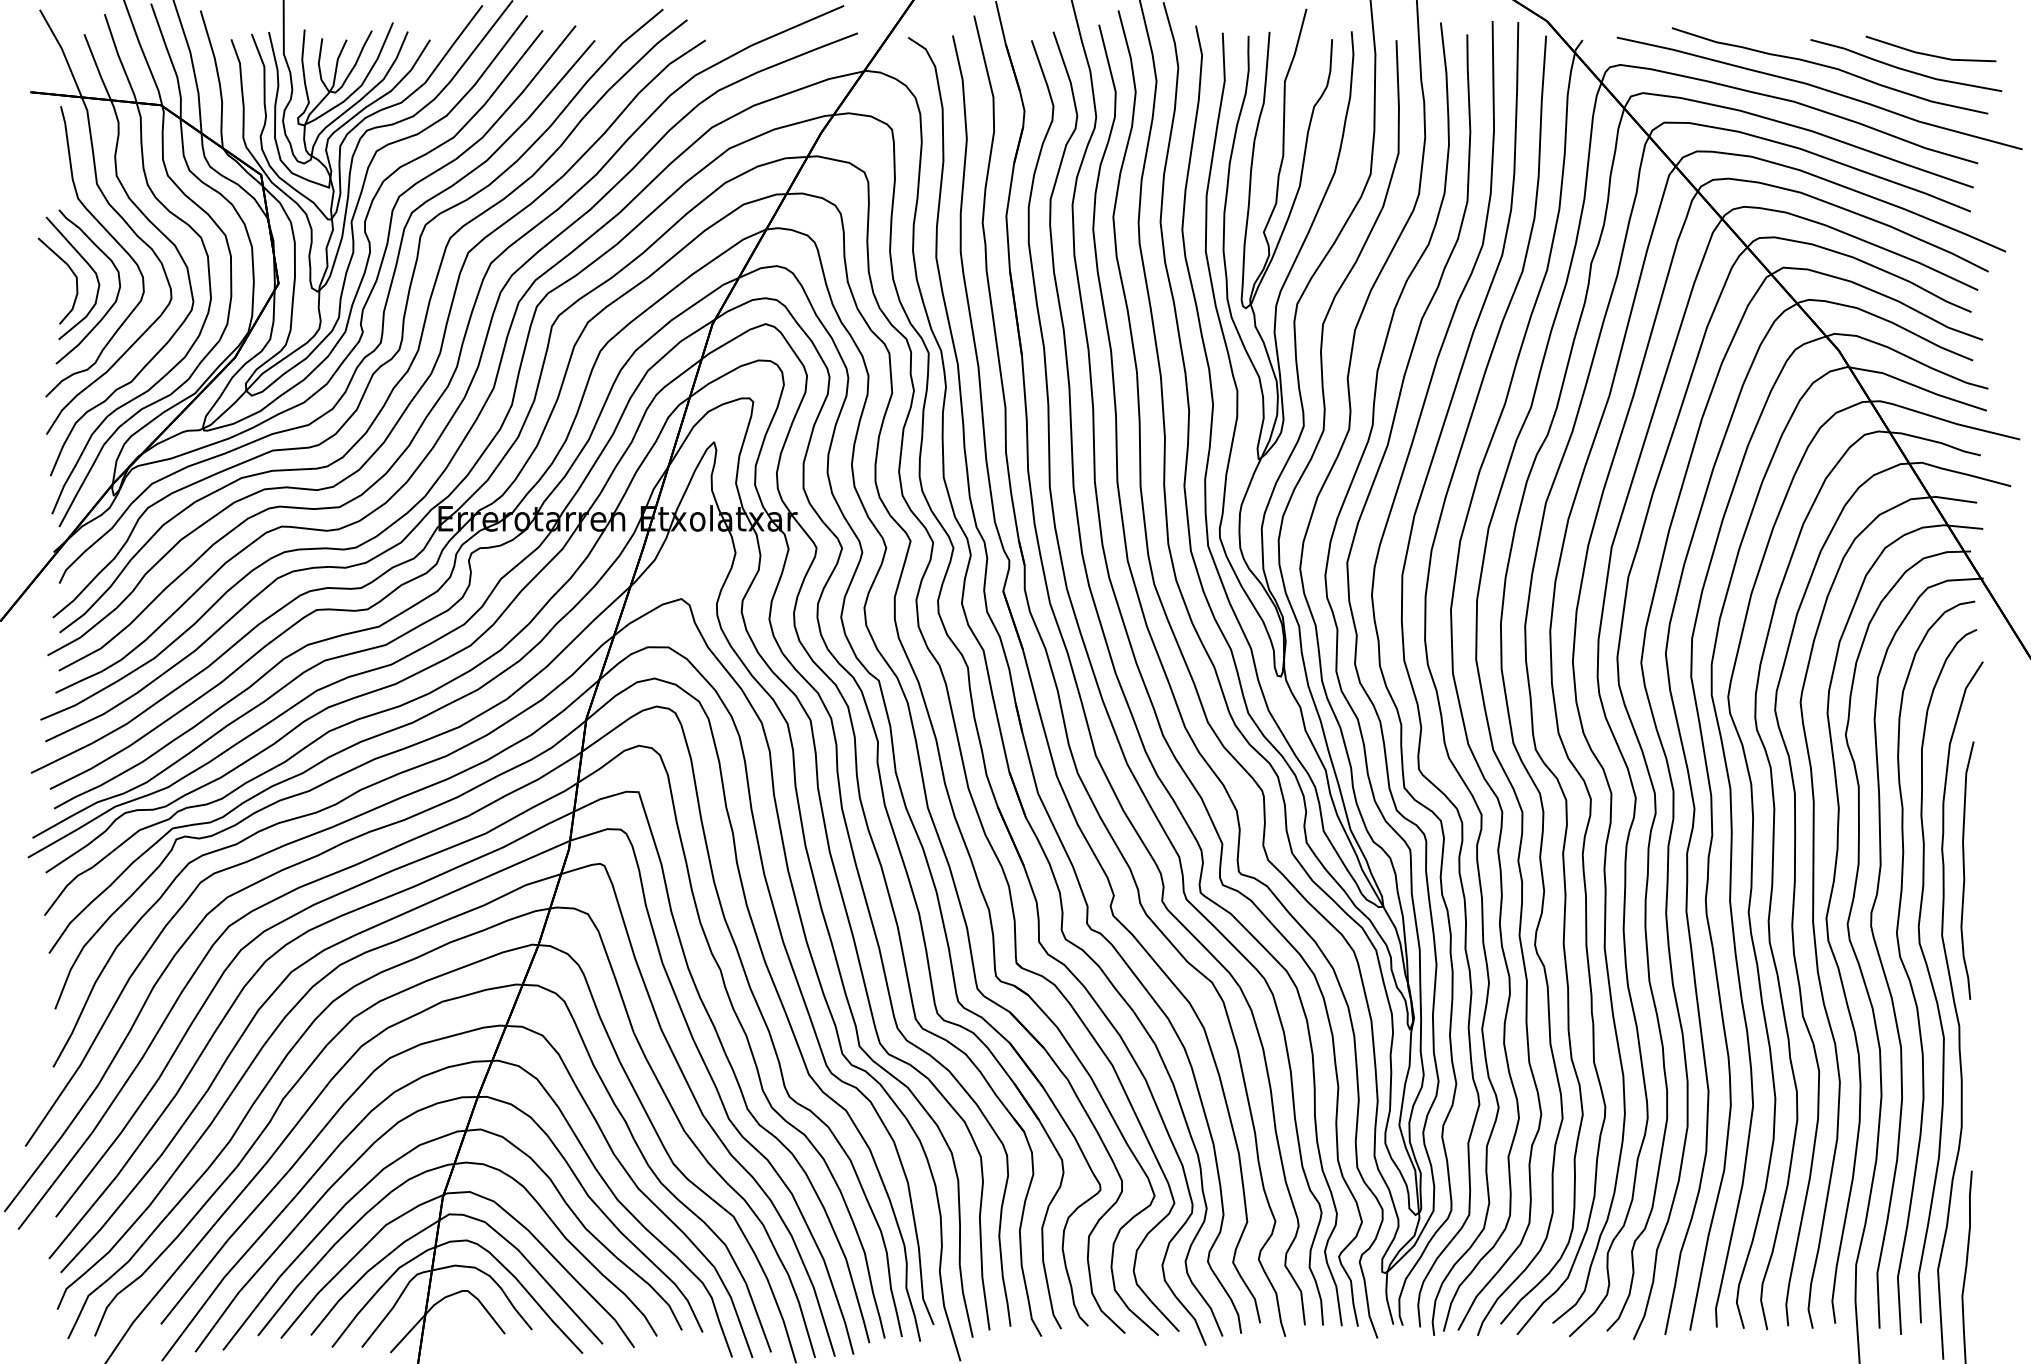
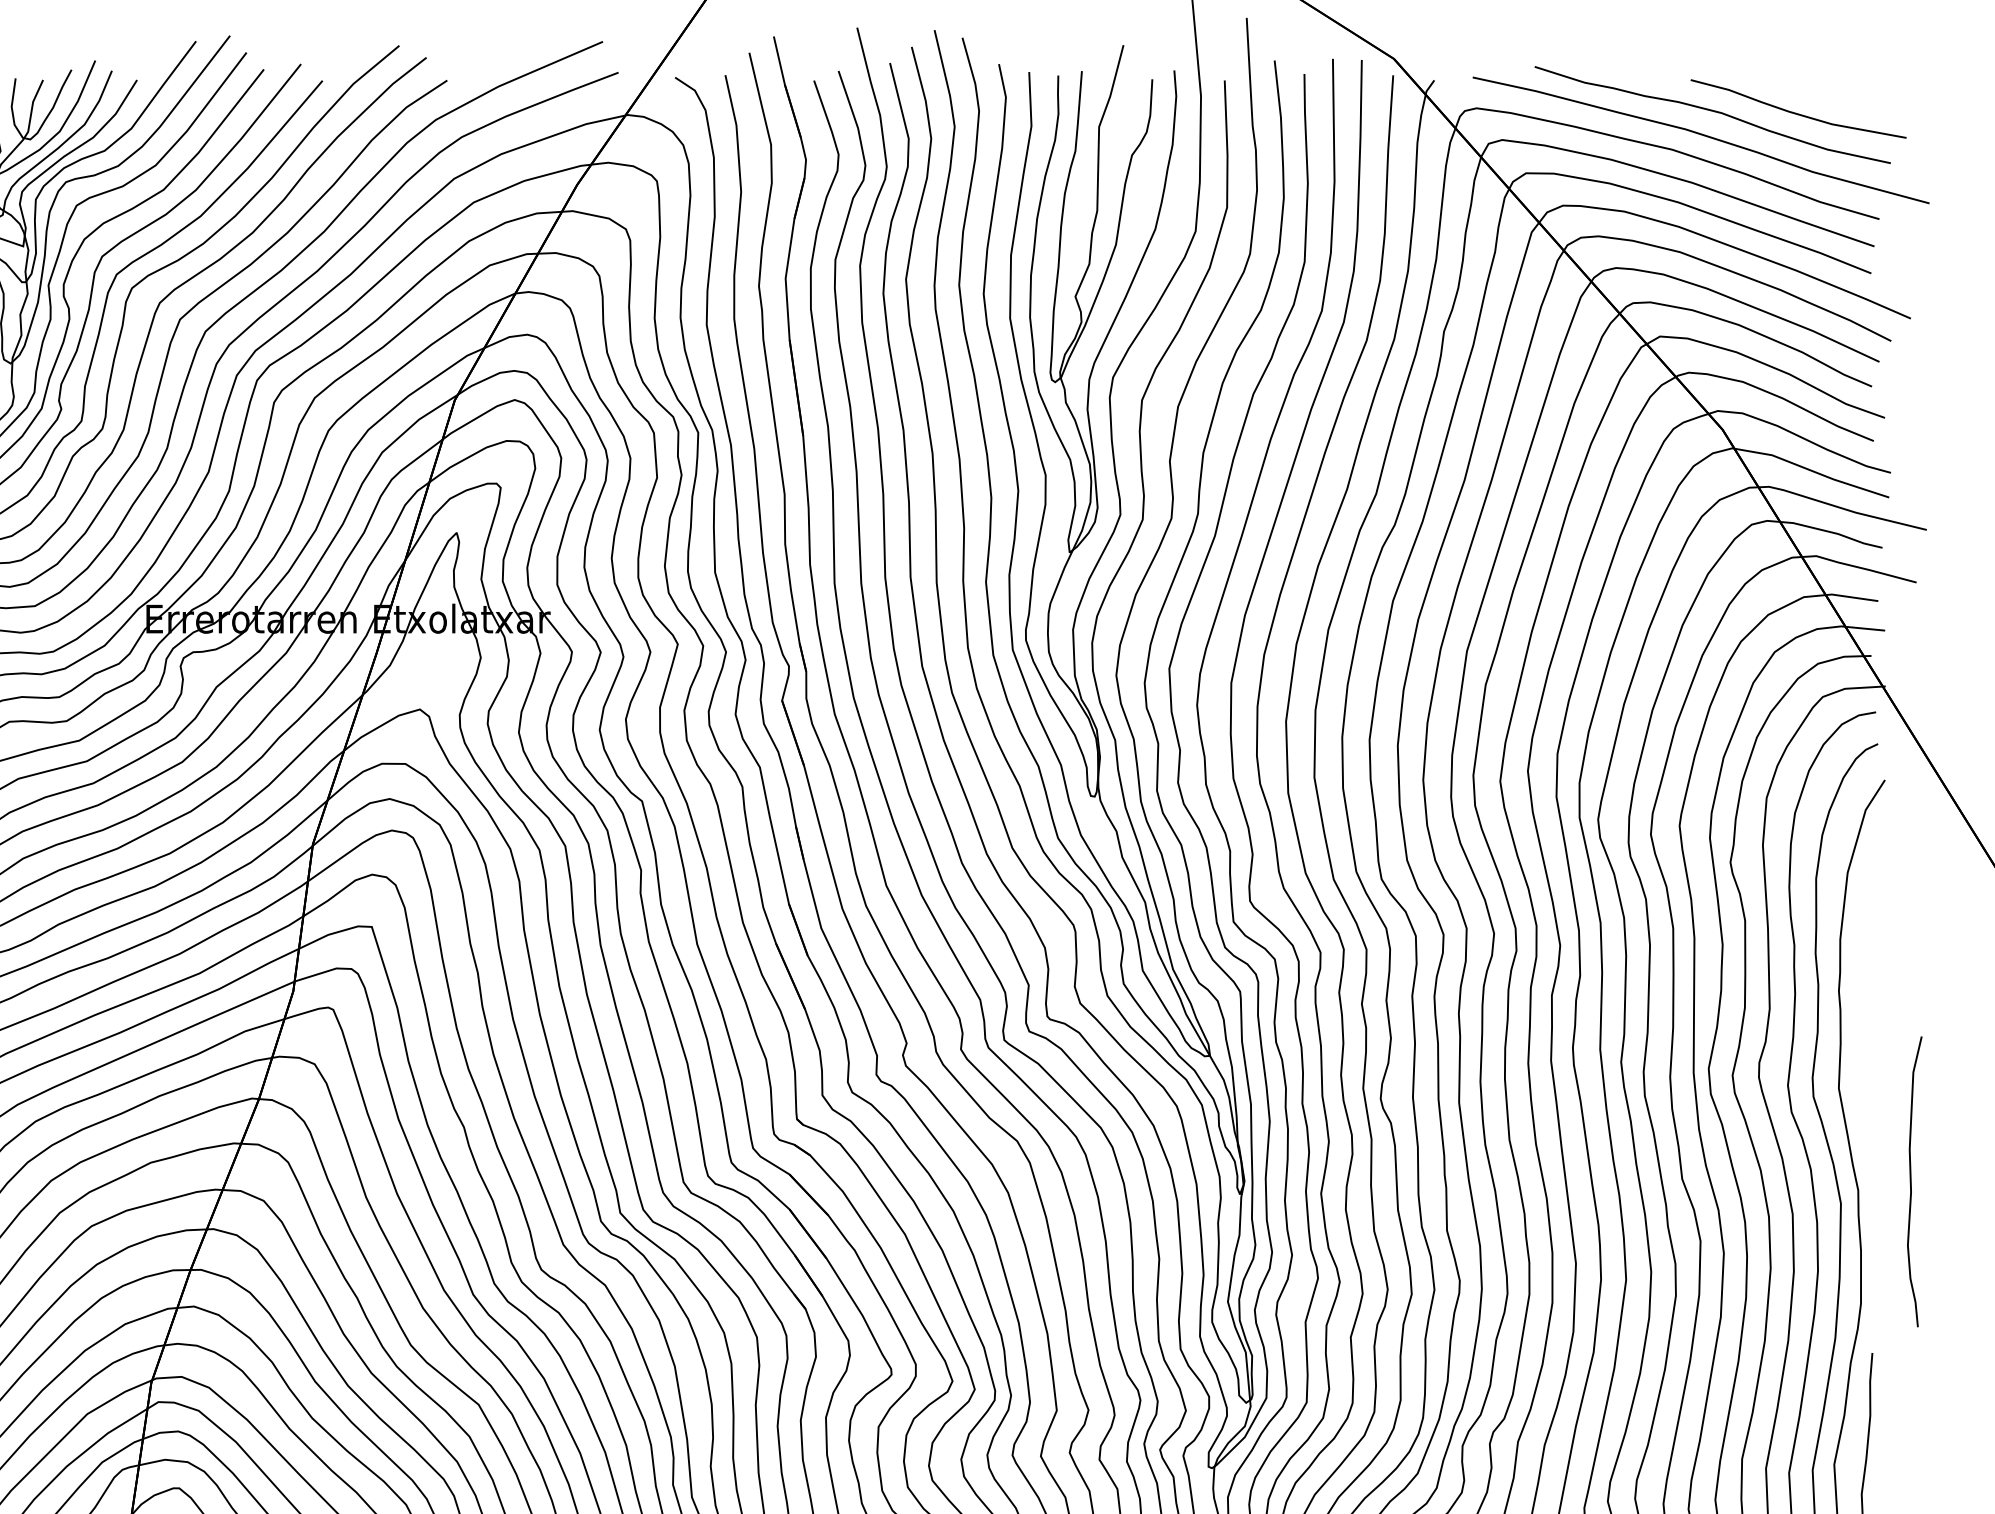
line: (1927, 53) -> (1822, 95), removed
curve: (1964, 870) -> (1911, 1181), moved

